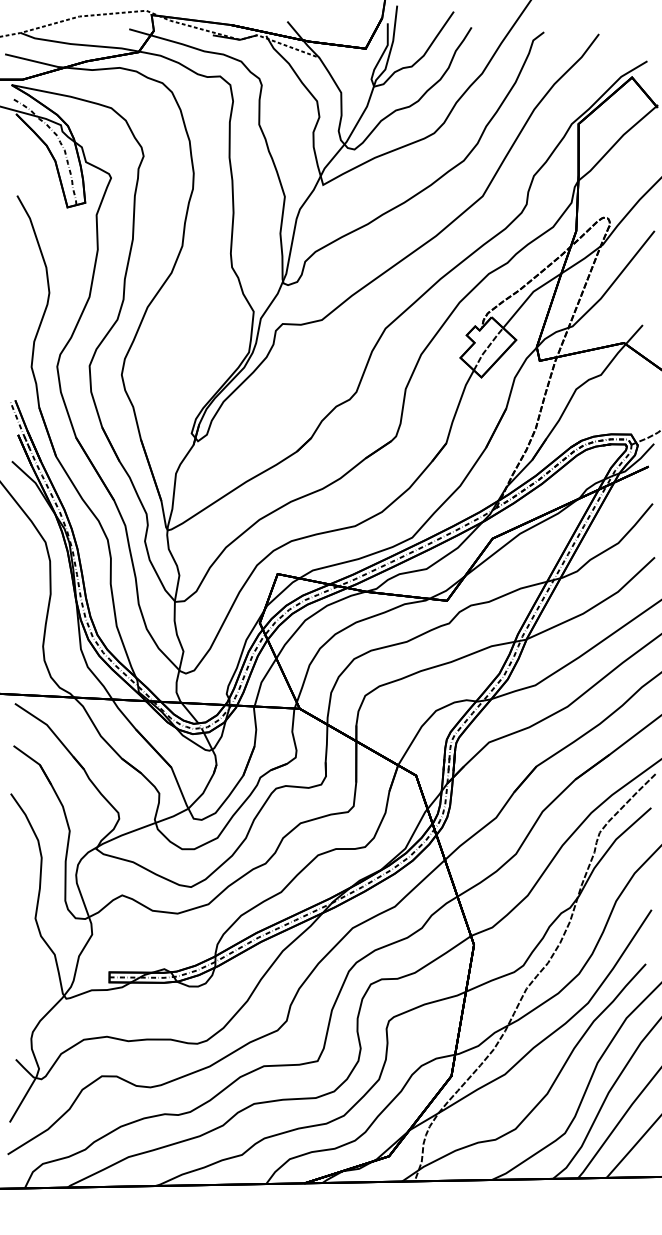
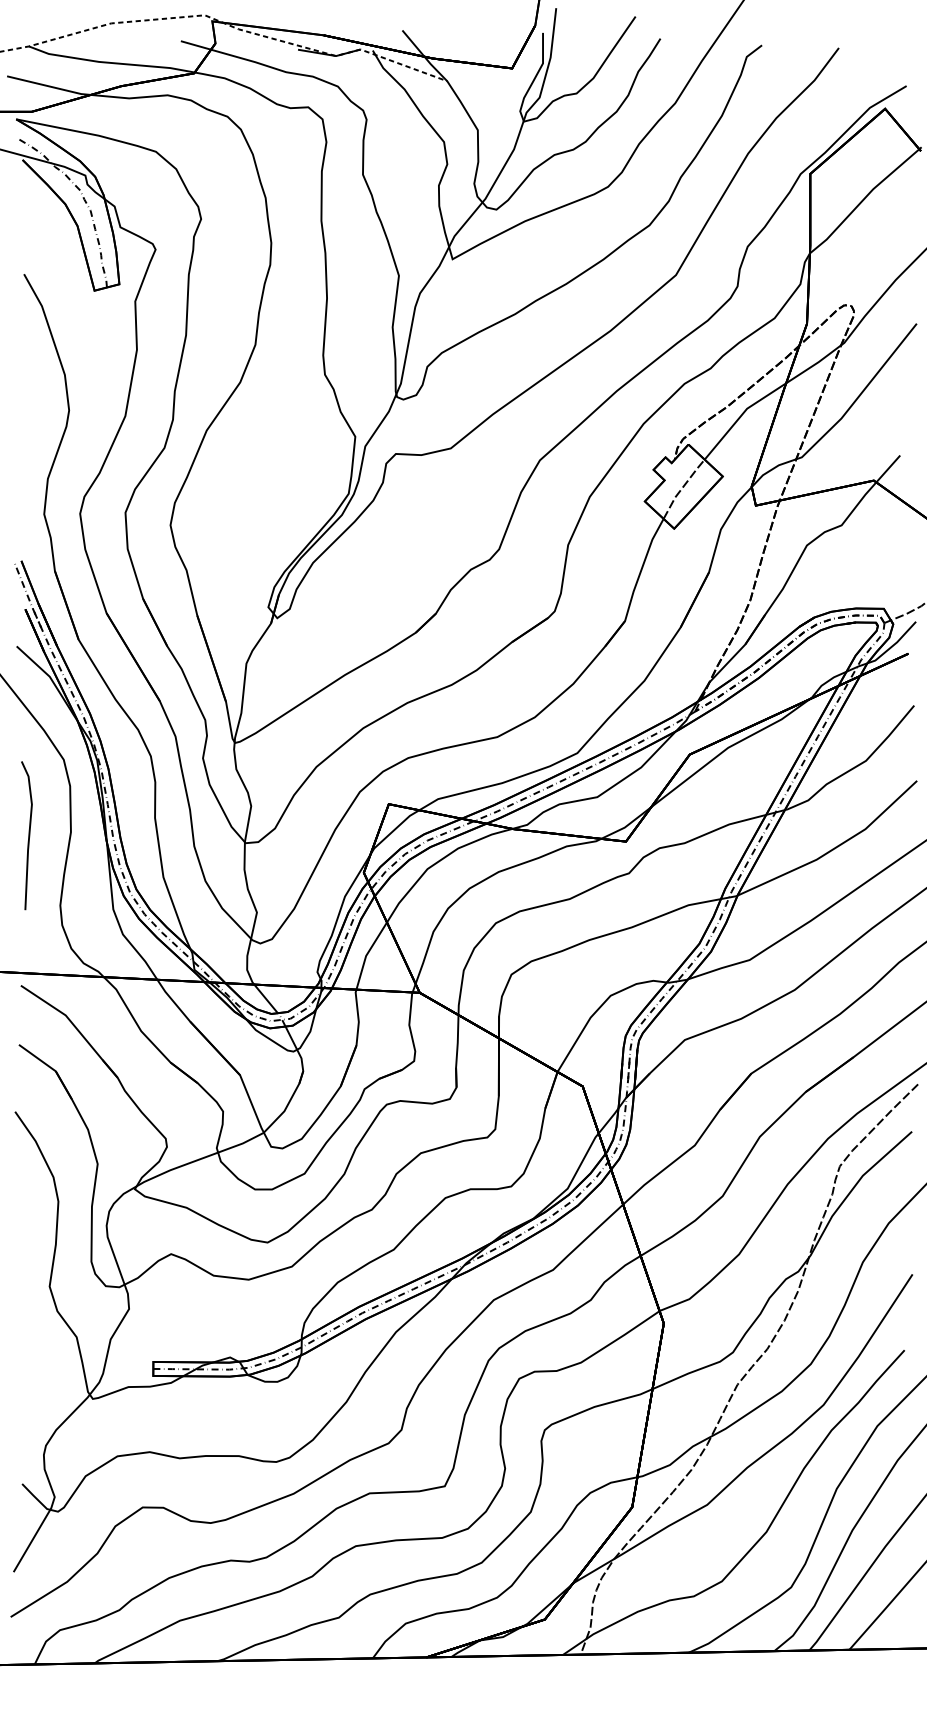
line: (20, 596) -> (28, 835), added

